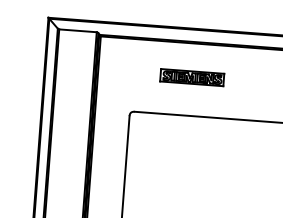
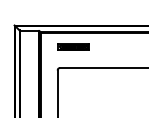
part: (191, 75) -> (73, 46), moved

